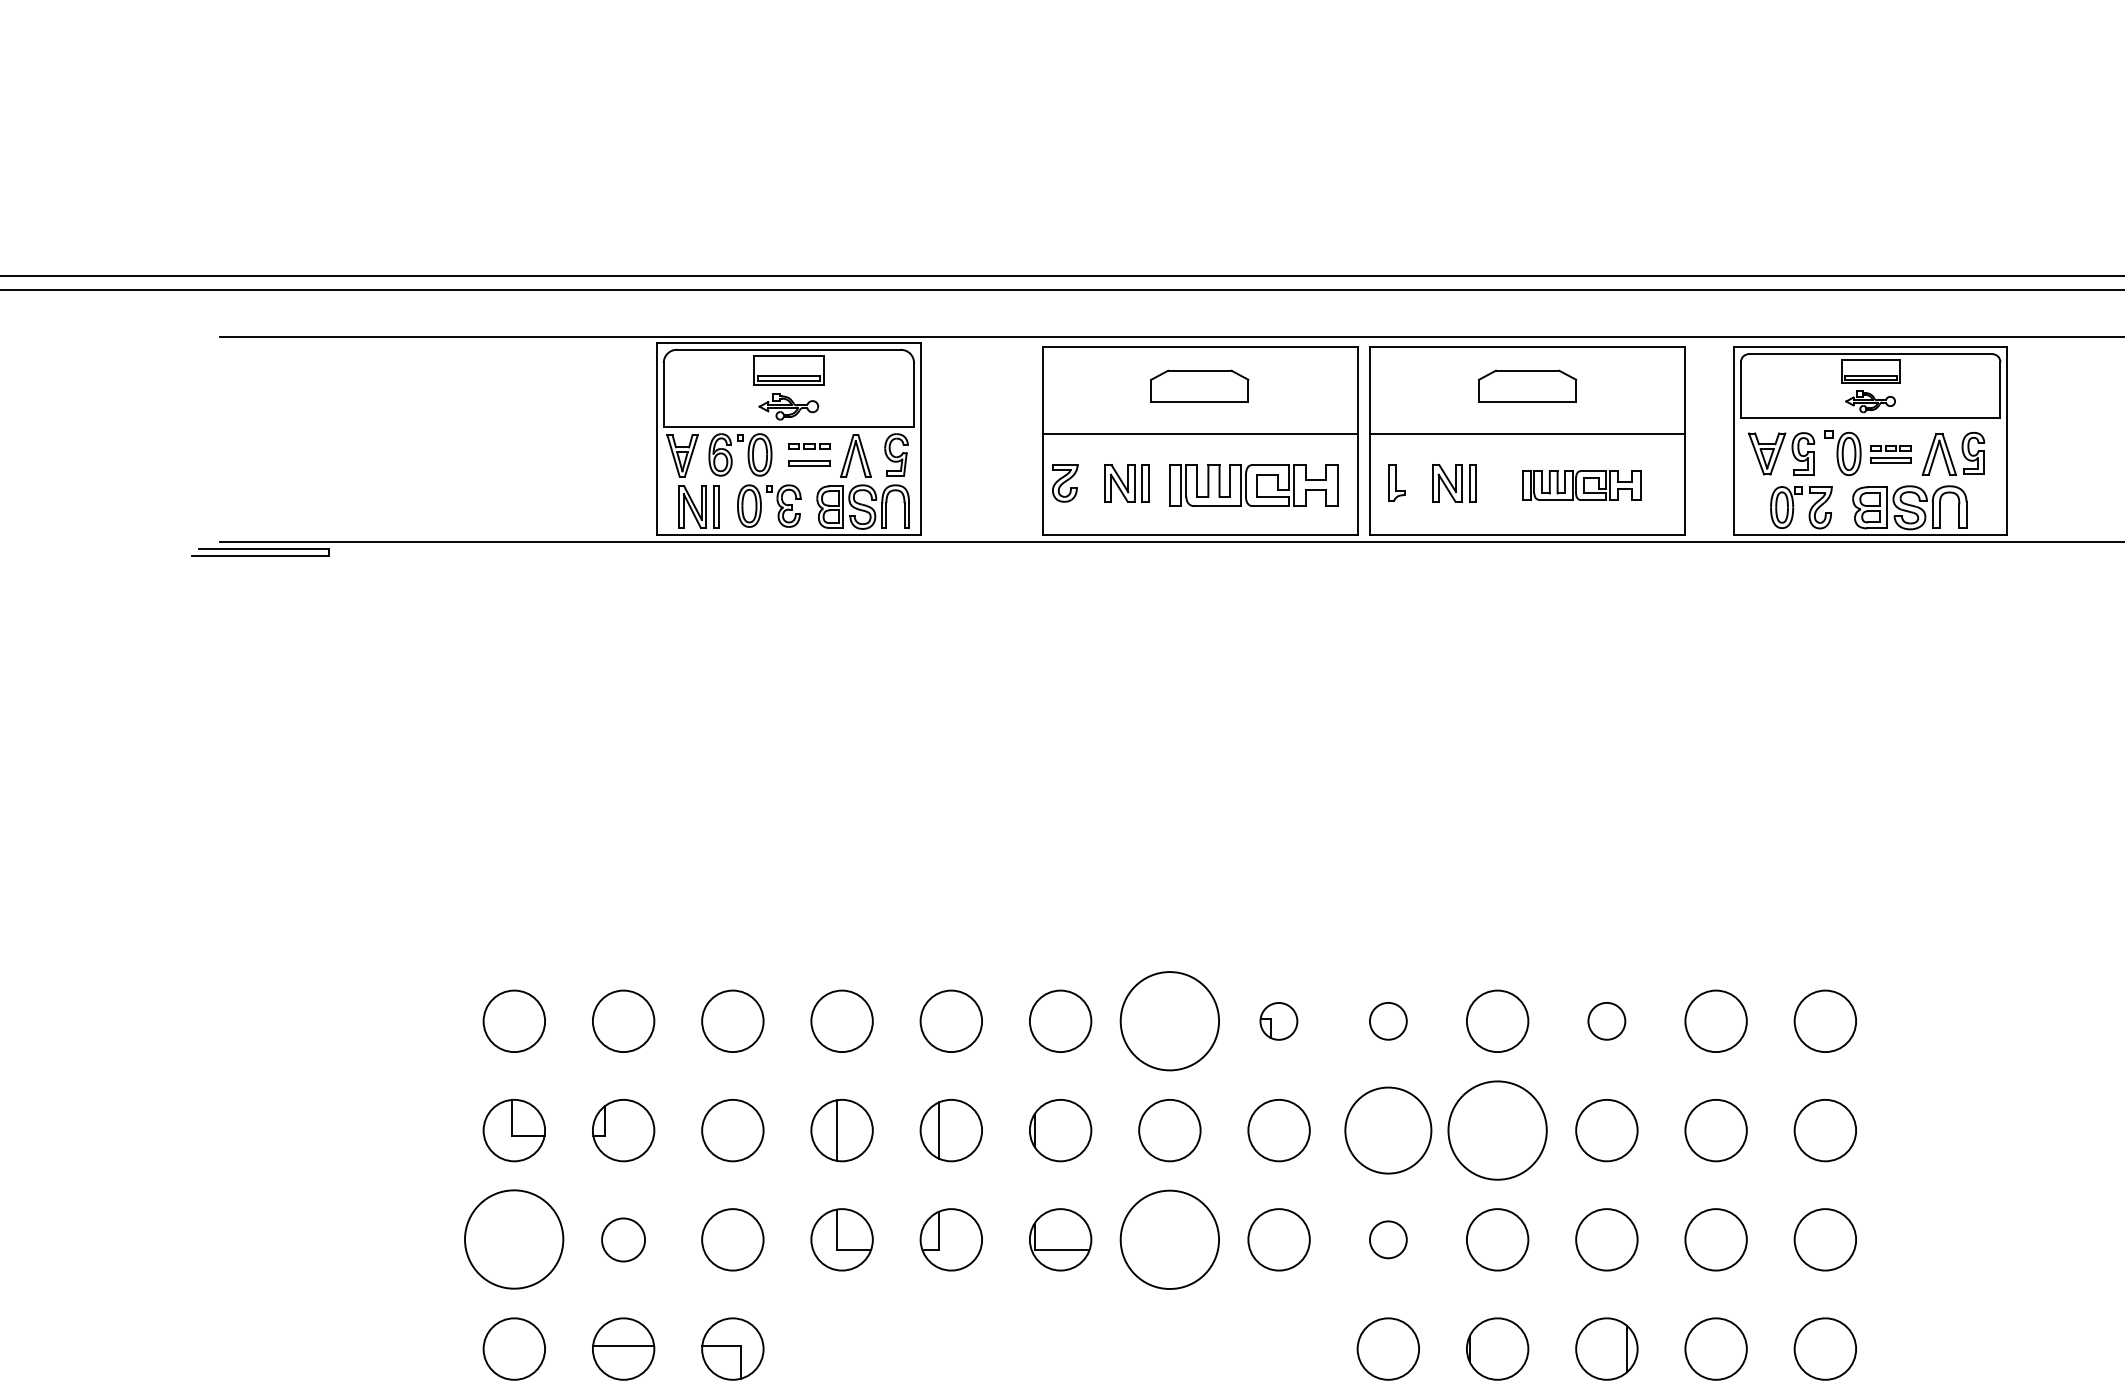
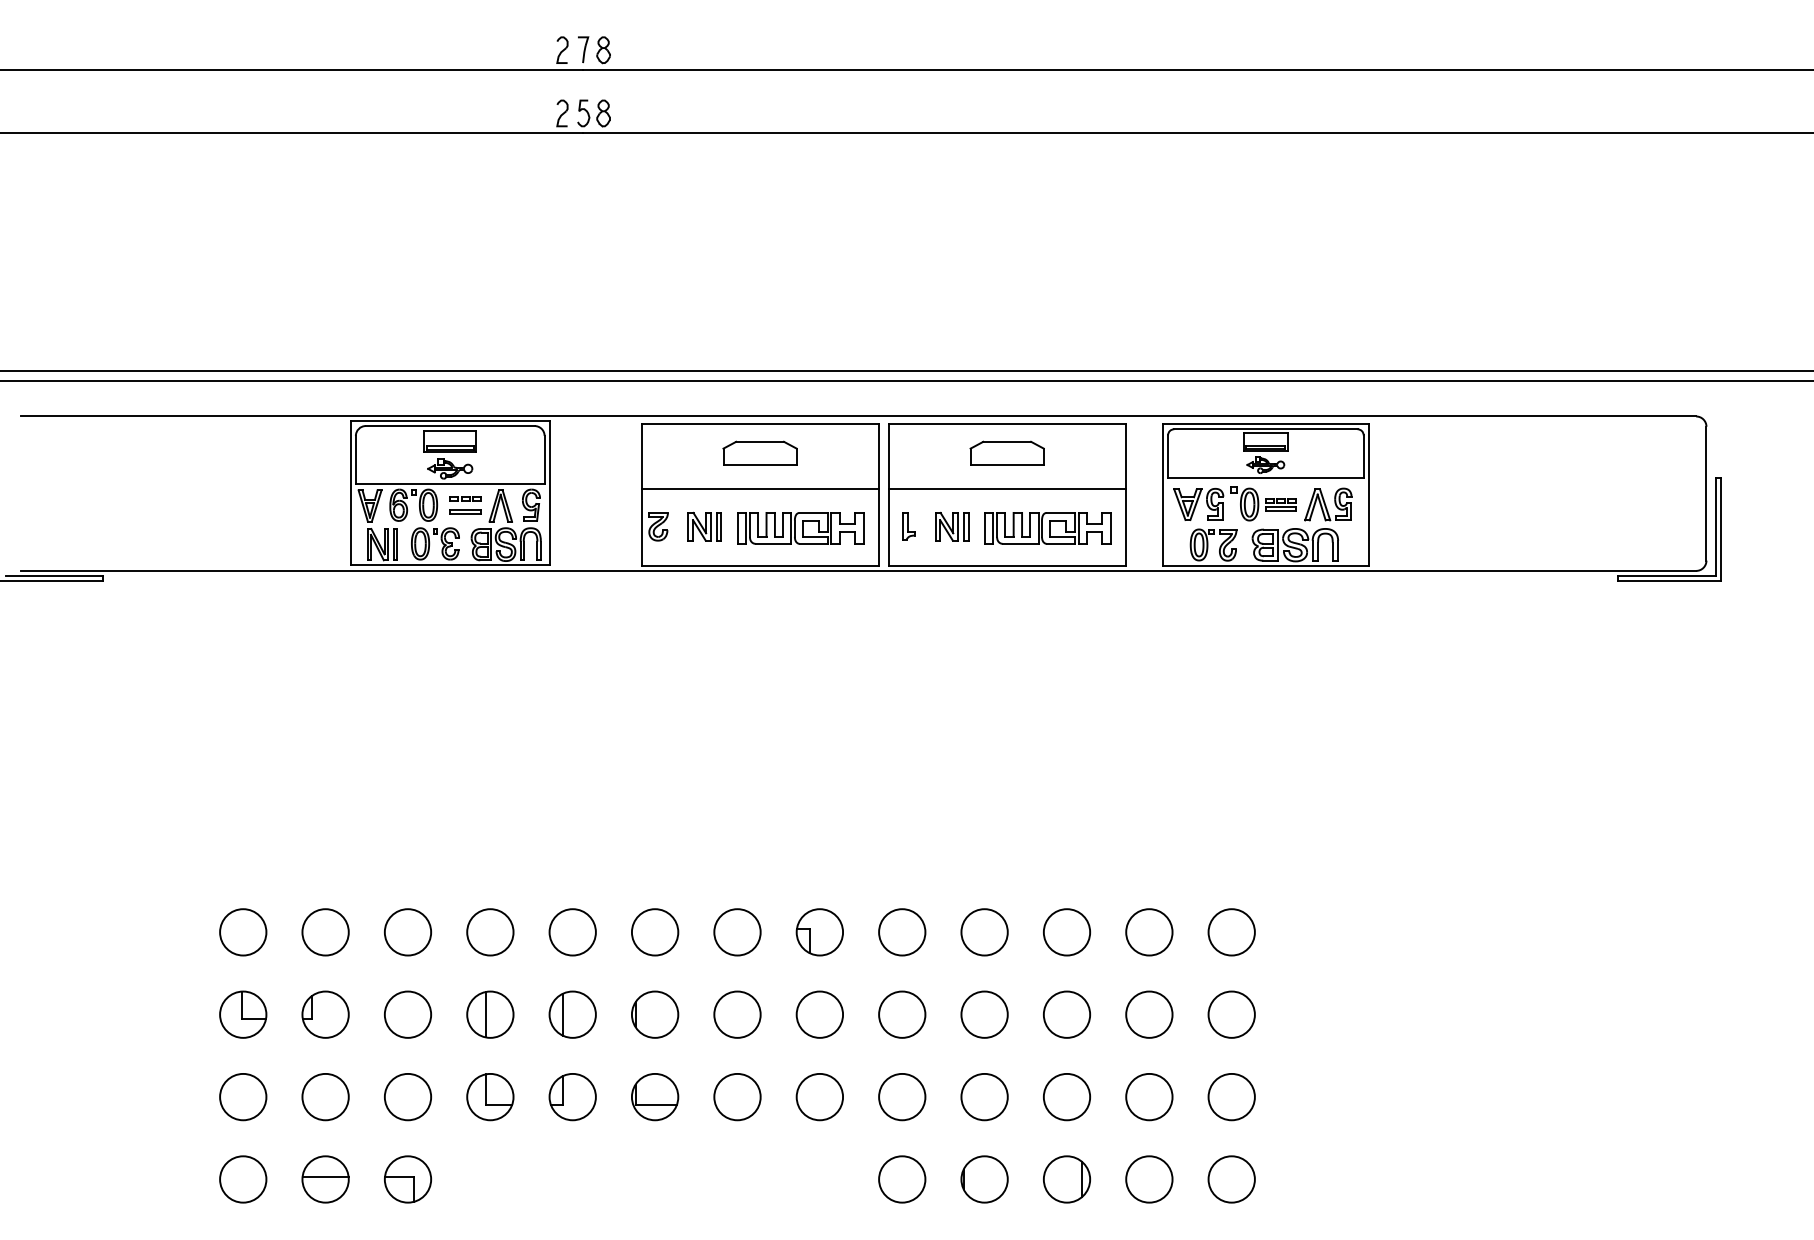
part: (1581, 485) -> (1047, 528), size x1.43
circle: (1169, 1021) -> (737, 932), size x0.62
part: (1278, 1021) -> (819, 932), size x1.67
circle: (1388, 1021) -> (902, 932), size x1.67
circle: (1606, 1021) -> (1066, 932), size x1.67
circle: (1388, 1130) -> (902, 1014), size x0.71
circle: (1497, 1130) -> (984, 1014), size x0.62
circle: (1169, 1239) -> (737, 1096), size x0.62
circle: (1388, 1239) -> (902, 1096), size x1.67
circle: (514, 1240) -> (243, 1097), size x0.62
circle: (623, 1240) -> (325, 1097), size x1.43

